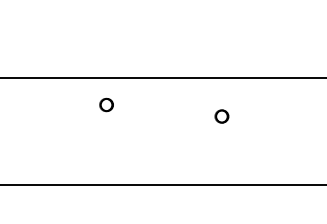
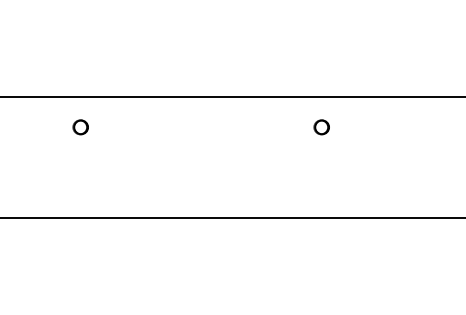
part: (106, 105) -> (80, 127), moved
part: (221, 116) -> (321, 127), moved

